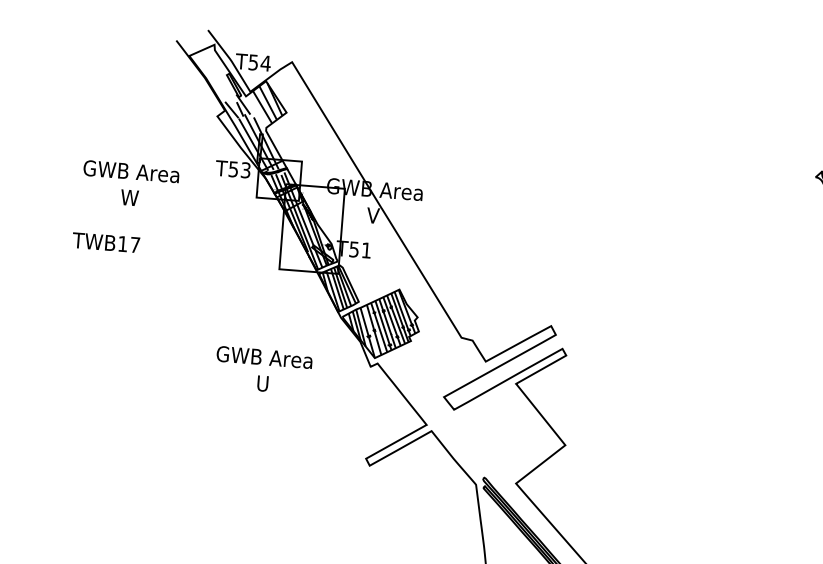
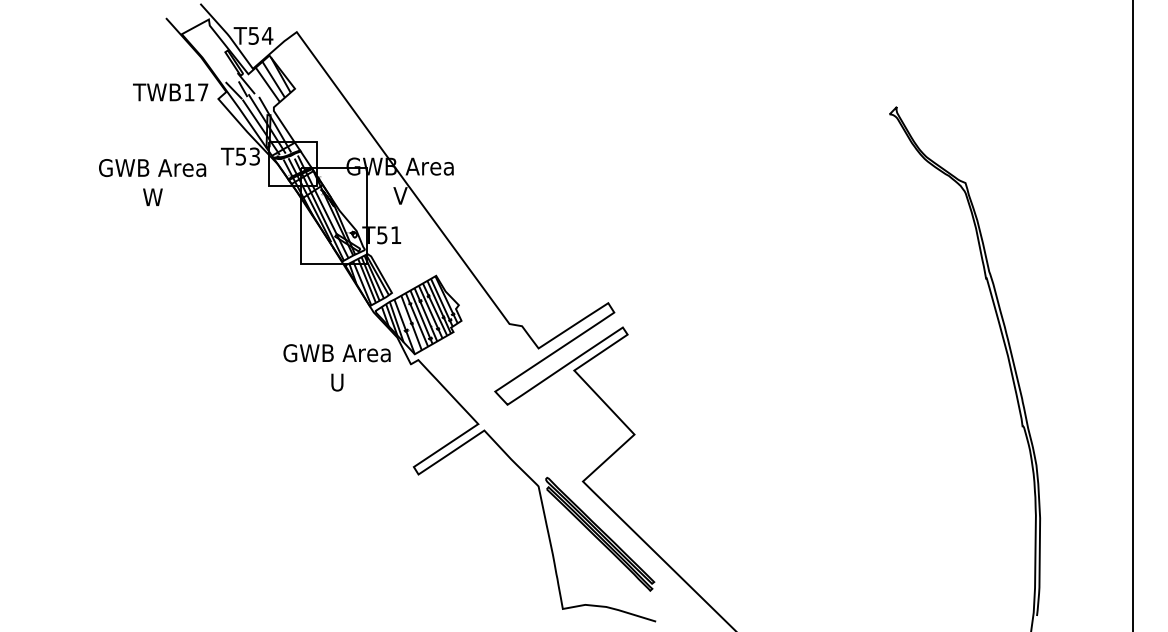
text: (130, 184) -> (152, 182), moved
text: (106, 242) -> (170, 92), moved
text: (263, 370) -> (336, 367), moved

